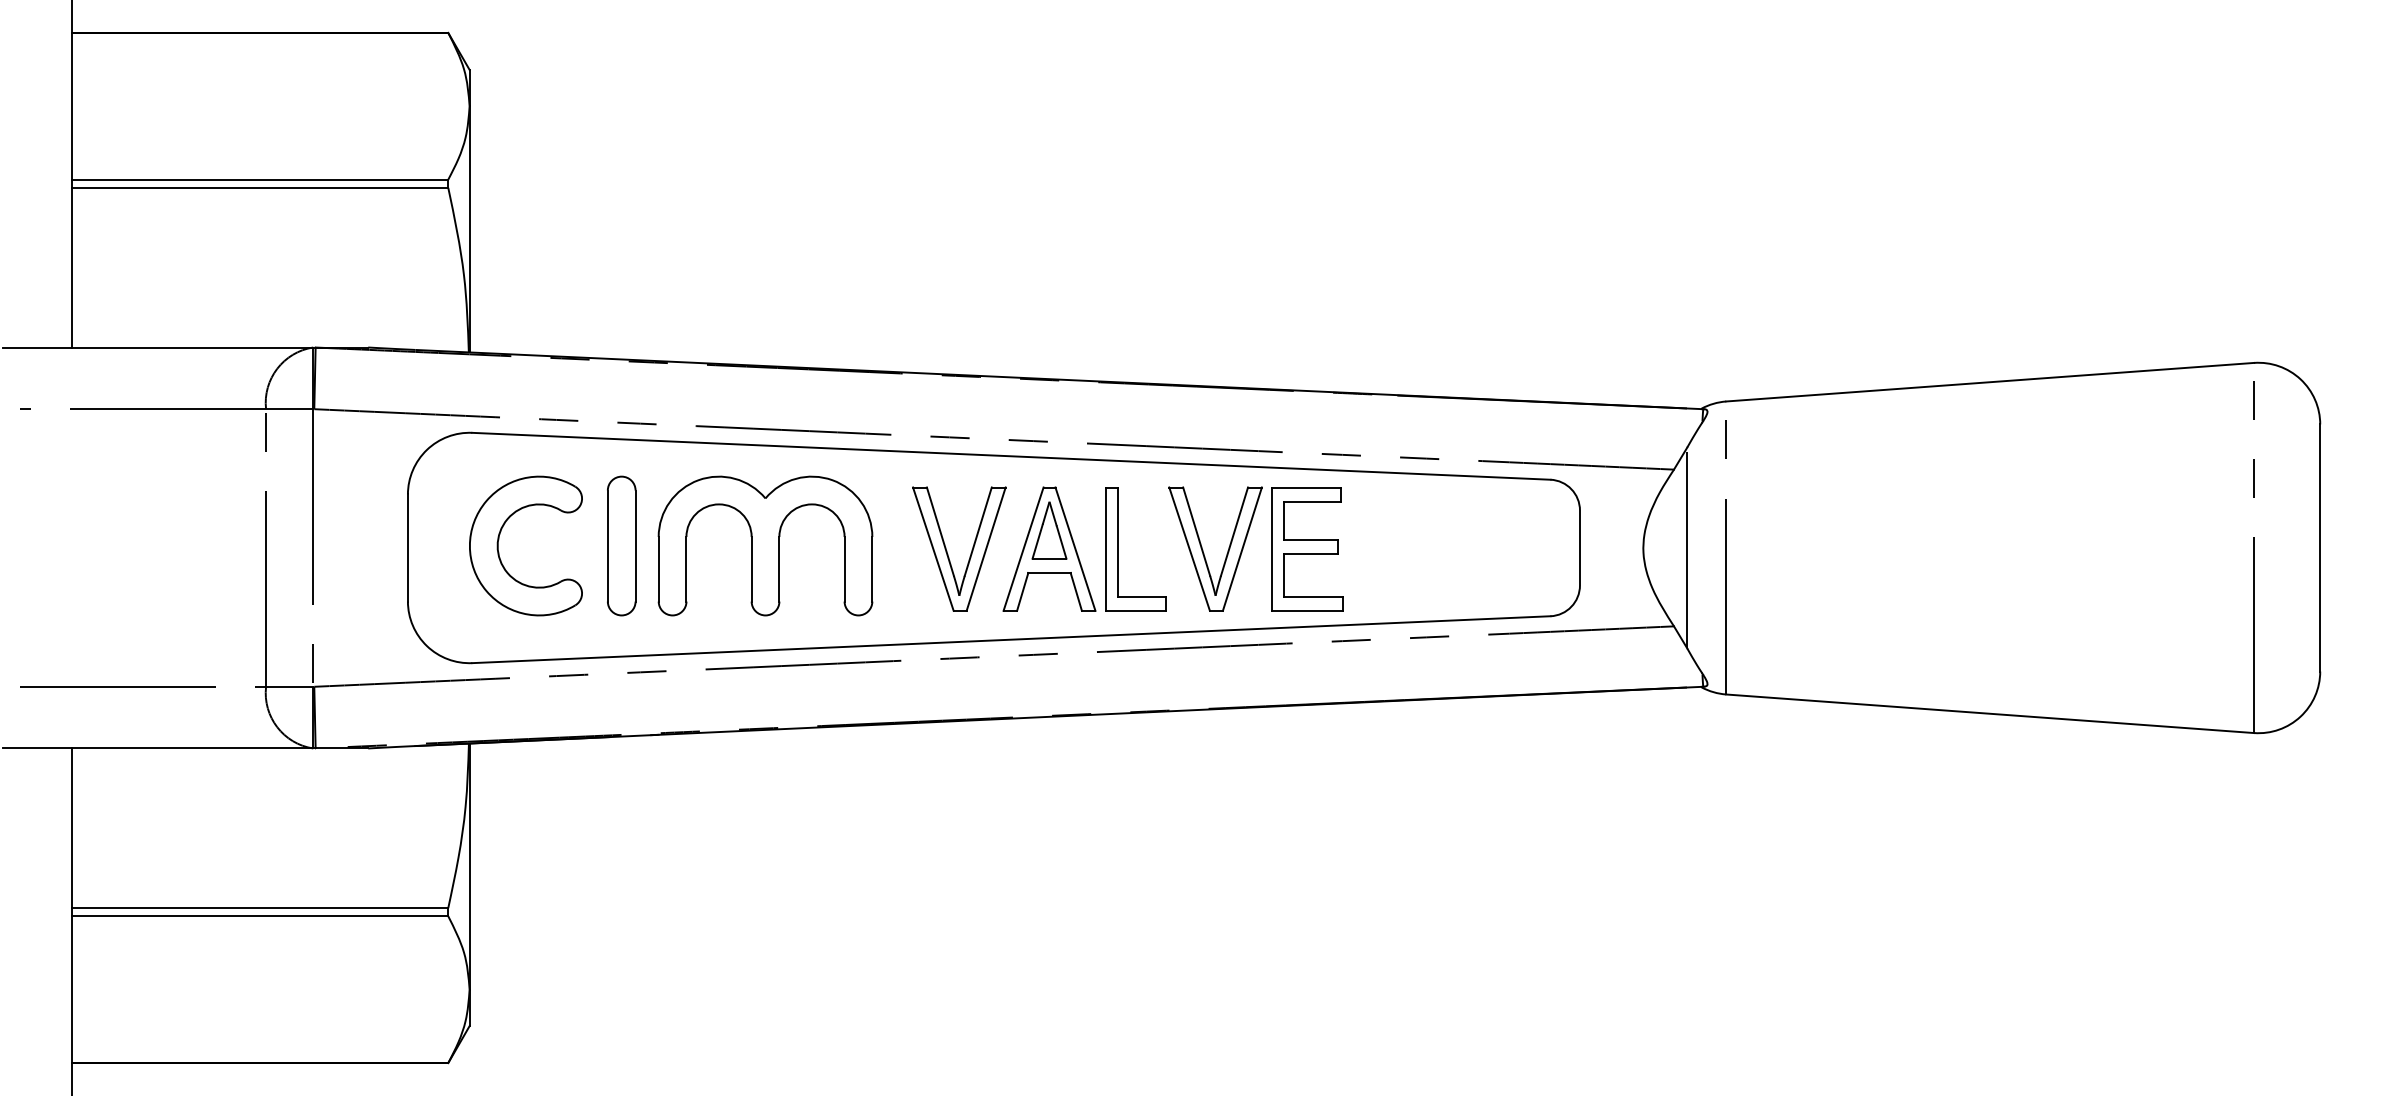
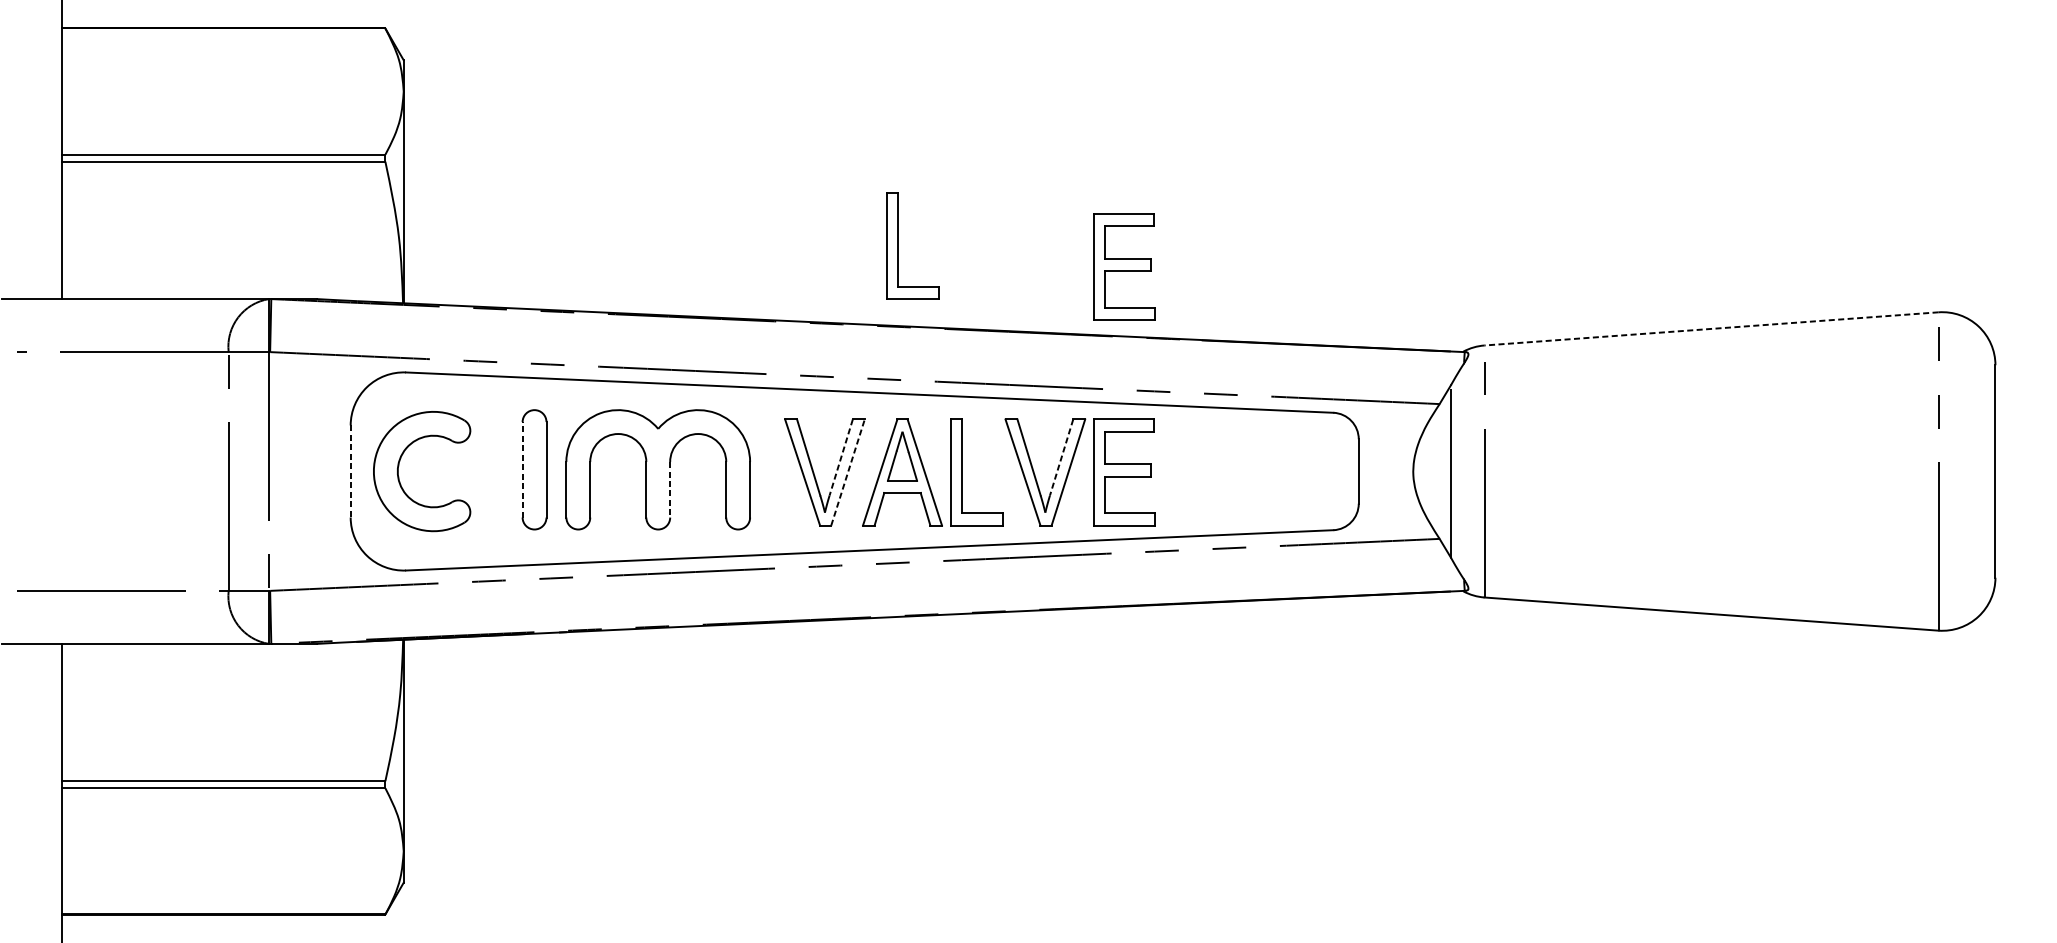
part: (1044, 286) -> (898, 246), added
part: (1307, 310) -> (1124, 267), added
line: (1990, 382) -> (1711, 329), solid -> dashed
line: (978, 532) -> (841, 458), solid -> dashed
line: (1234, 532) -> (1061, 458), solid -> dashed
part: (499, 539) -> (399, 465), moved
line: (607, 546) -> (522, 470), solid -> dashed
line: (407, 548) -> (350, 471), solid -> dashed
line: (986, 549) -> (848, 472), solid -> dashed
line: (779, 569) -> (670, 489), solid -> dashed

